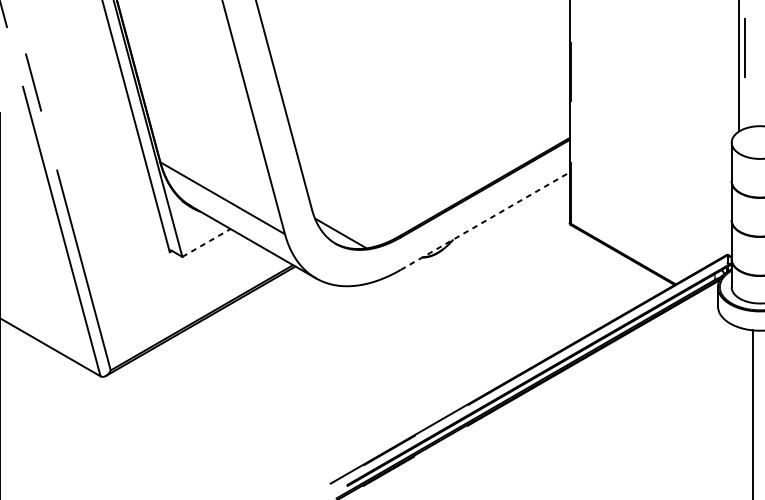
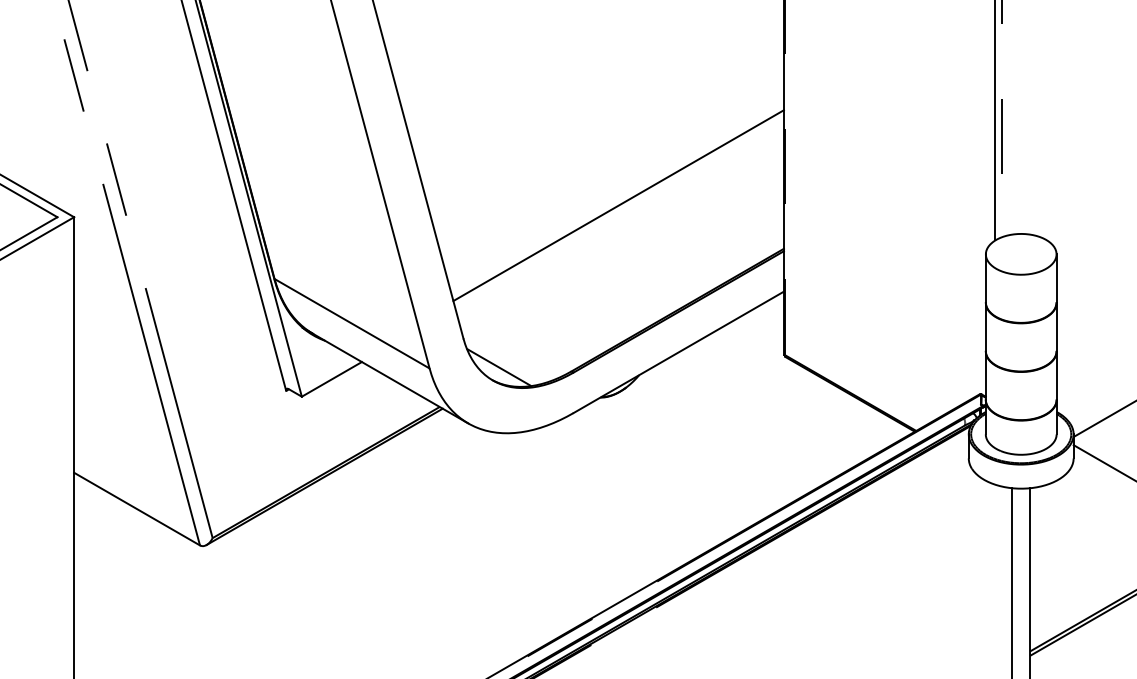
line: (436, 103) -> (618, 205), added
line: (485, 221) -> (679, 352), dashed -> solid
line: (206, 243) -> (331, 379), dashed -> solid

